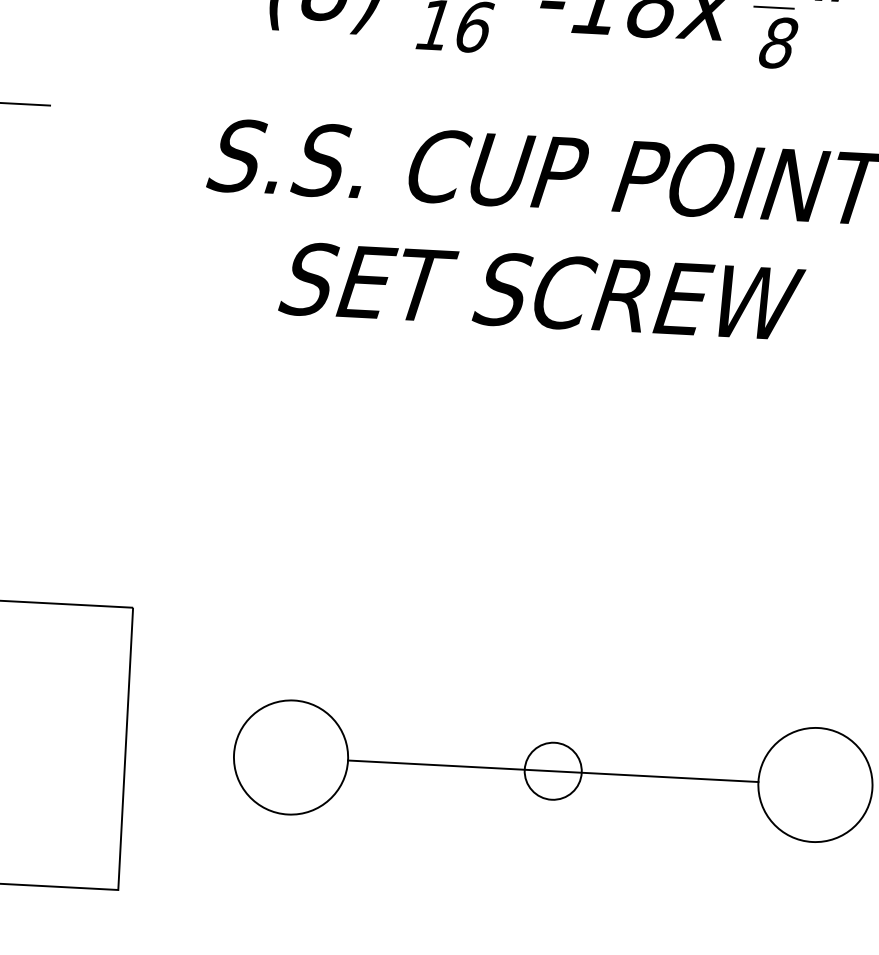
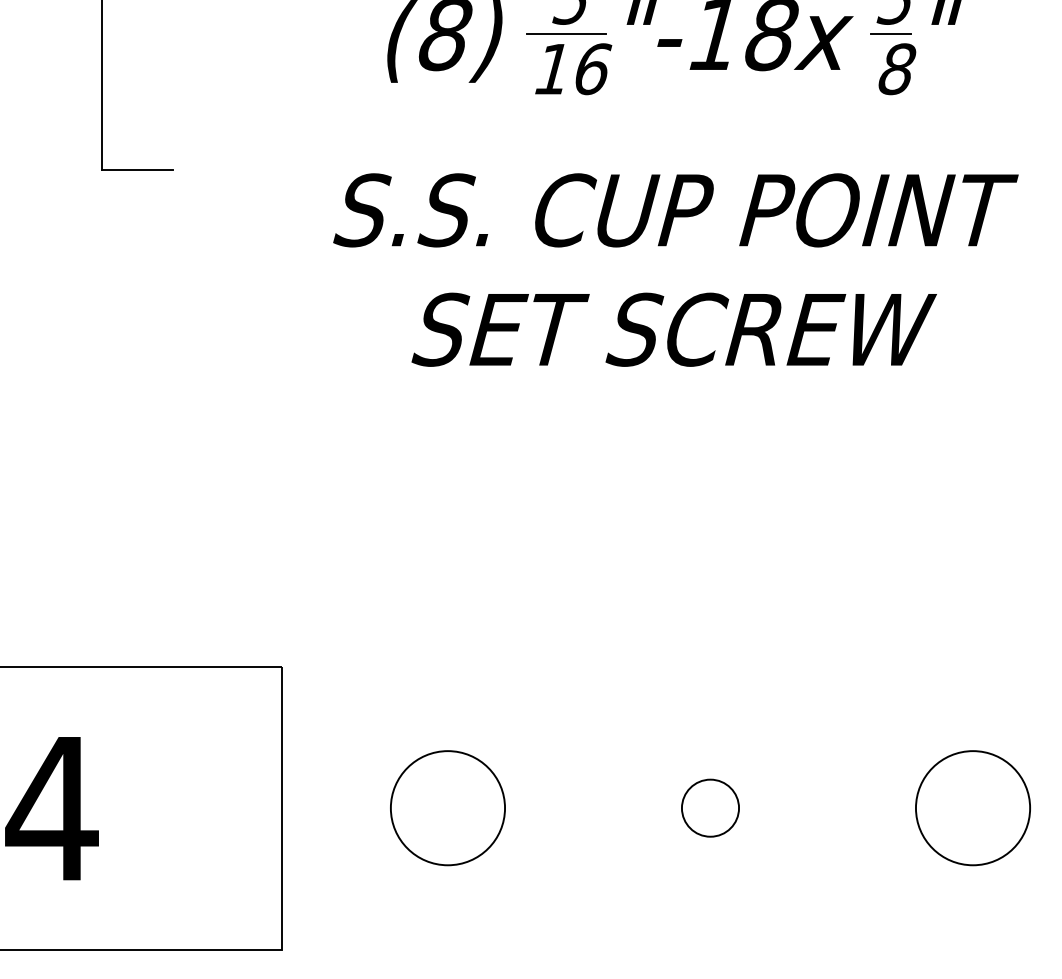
line: (553, 771) -> (710, 808), removed

